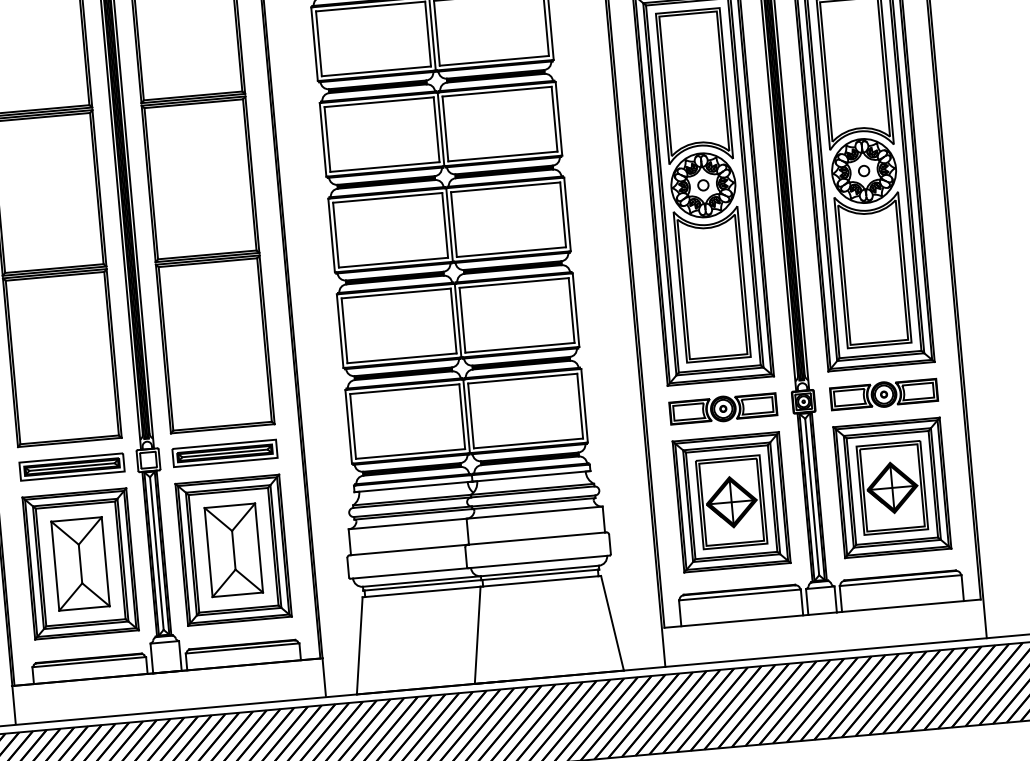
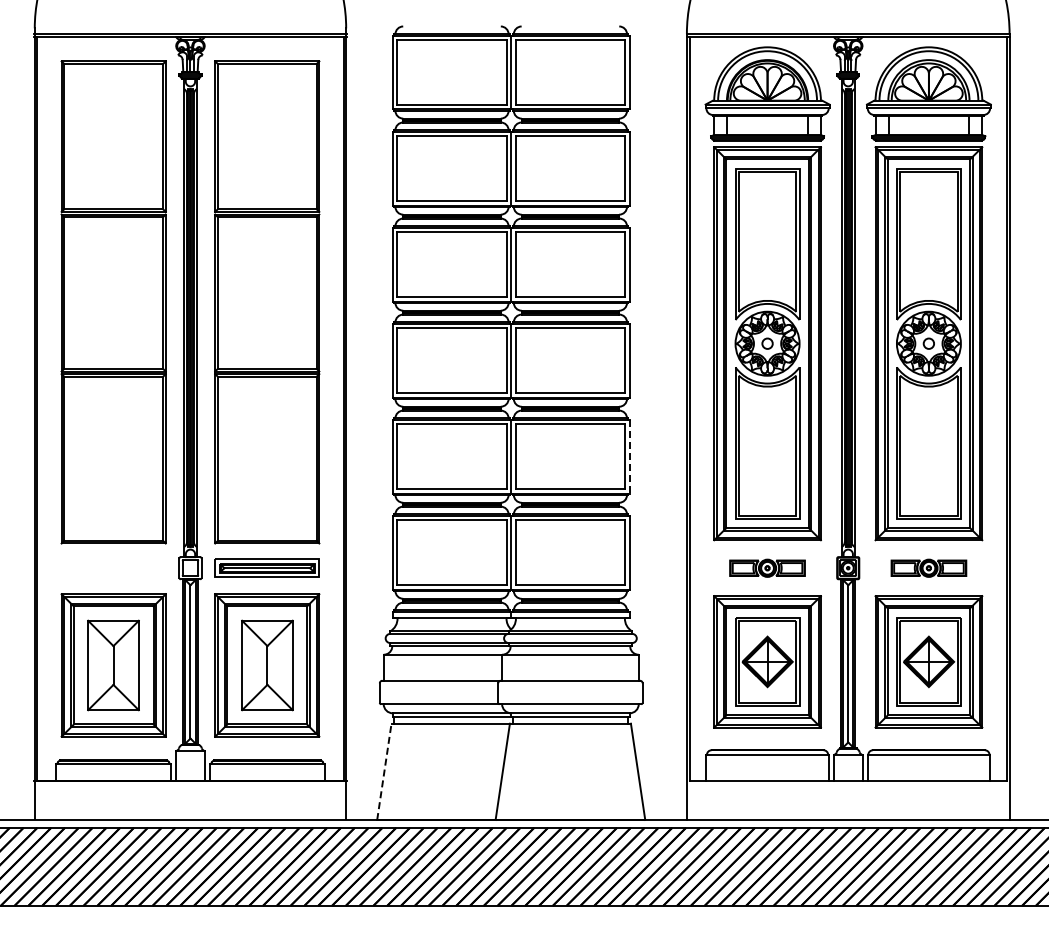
line: (575, 309) -> (629, 456), solid -> dashed
part: (883, 394) -> (928, 568), size x0.7
part: (723, 409) -> (767, 568), size x0.7
part: (71, 466) -> (113, 567), removed
line: (359, 645) -> (384, 771), solid -> dashed

